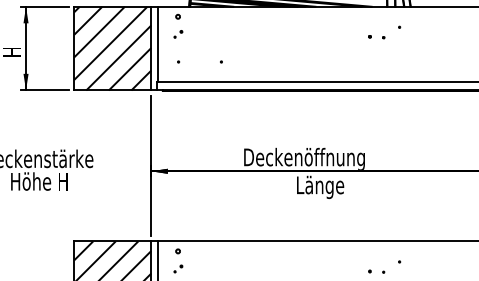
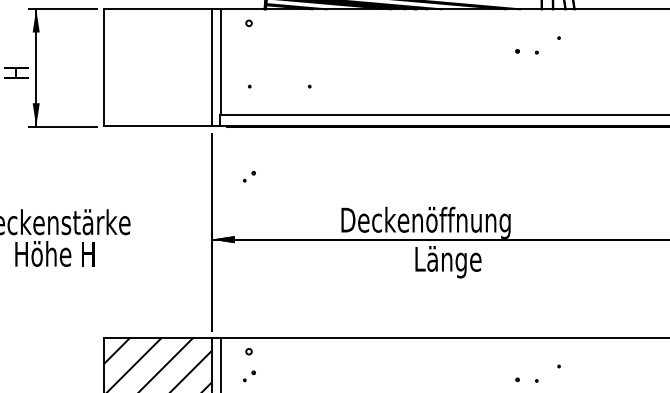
part: (178, 34) -> (249, 176), moved
hatch: (112, 48) -> (157, 67), removed

